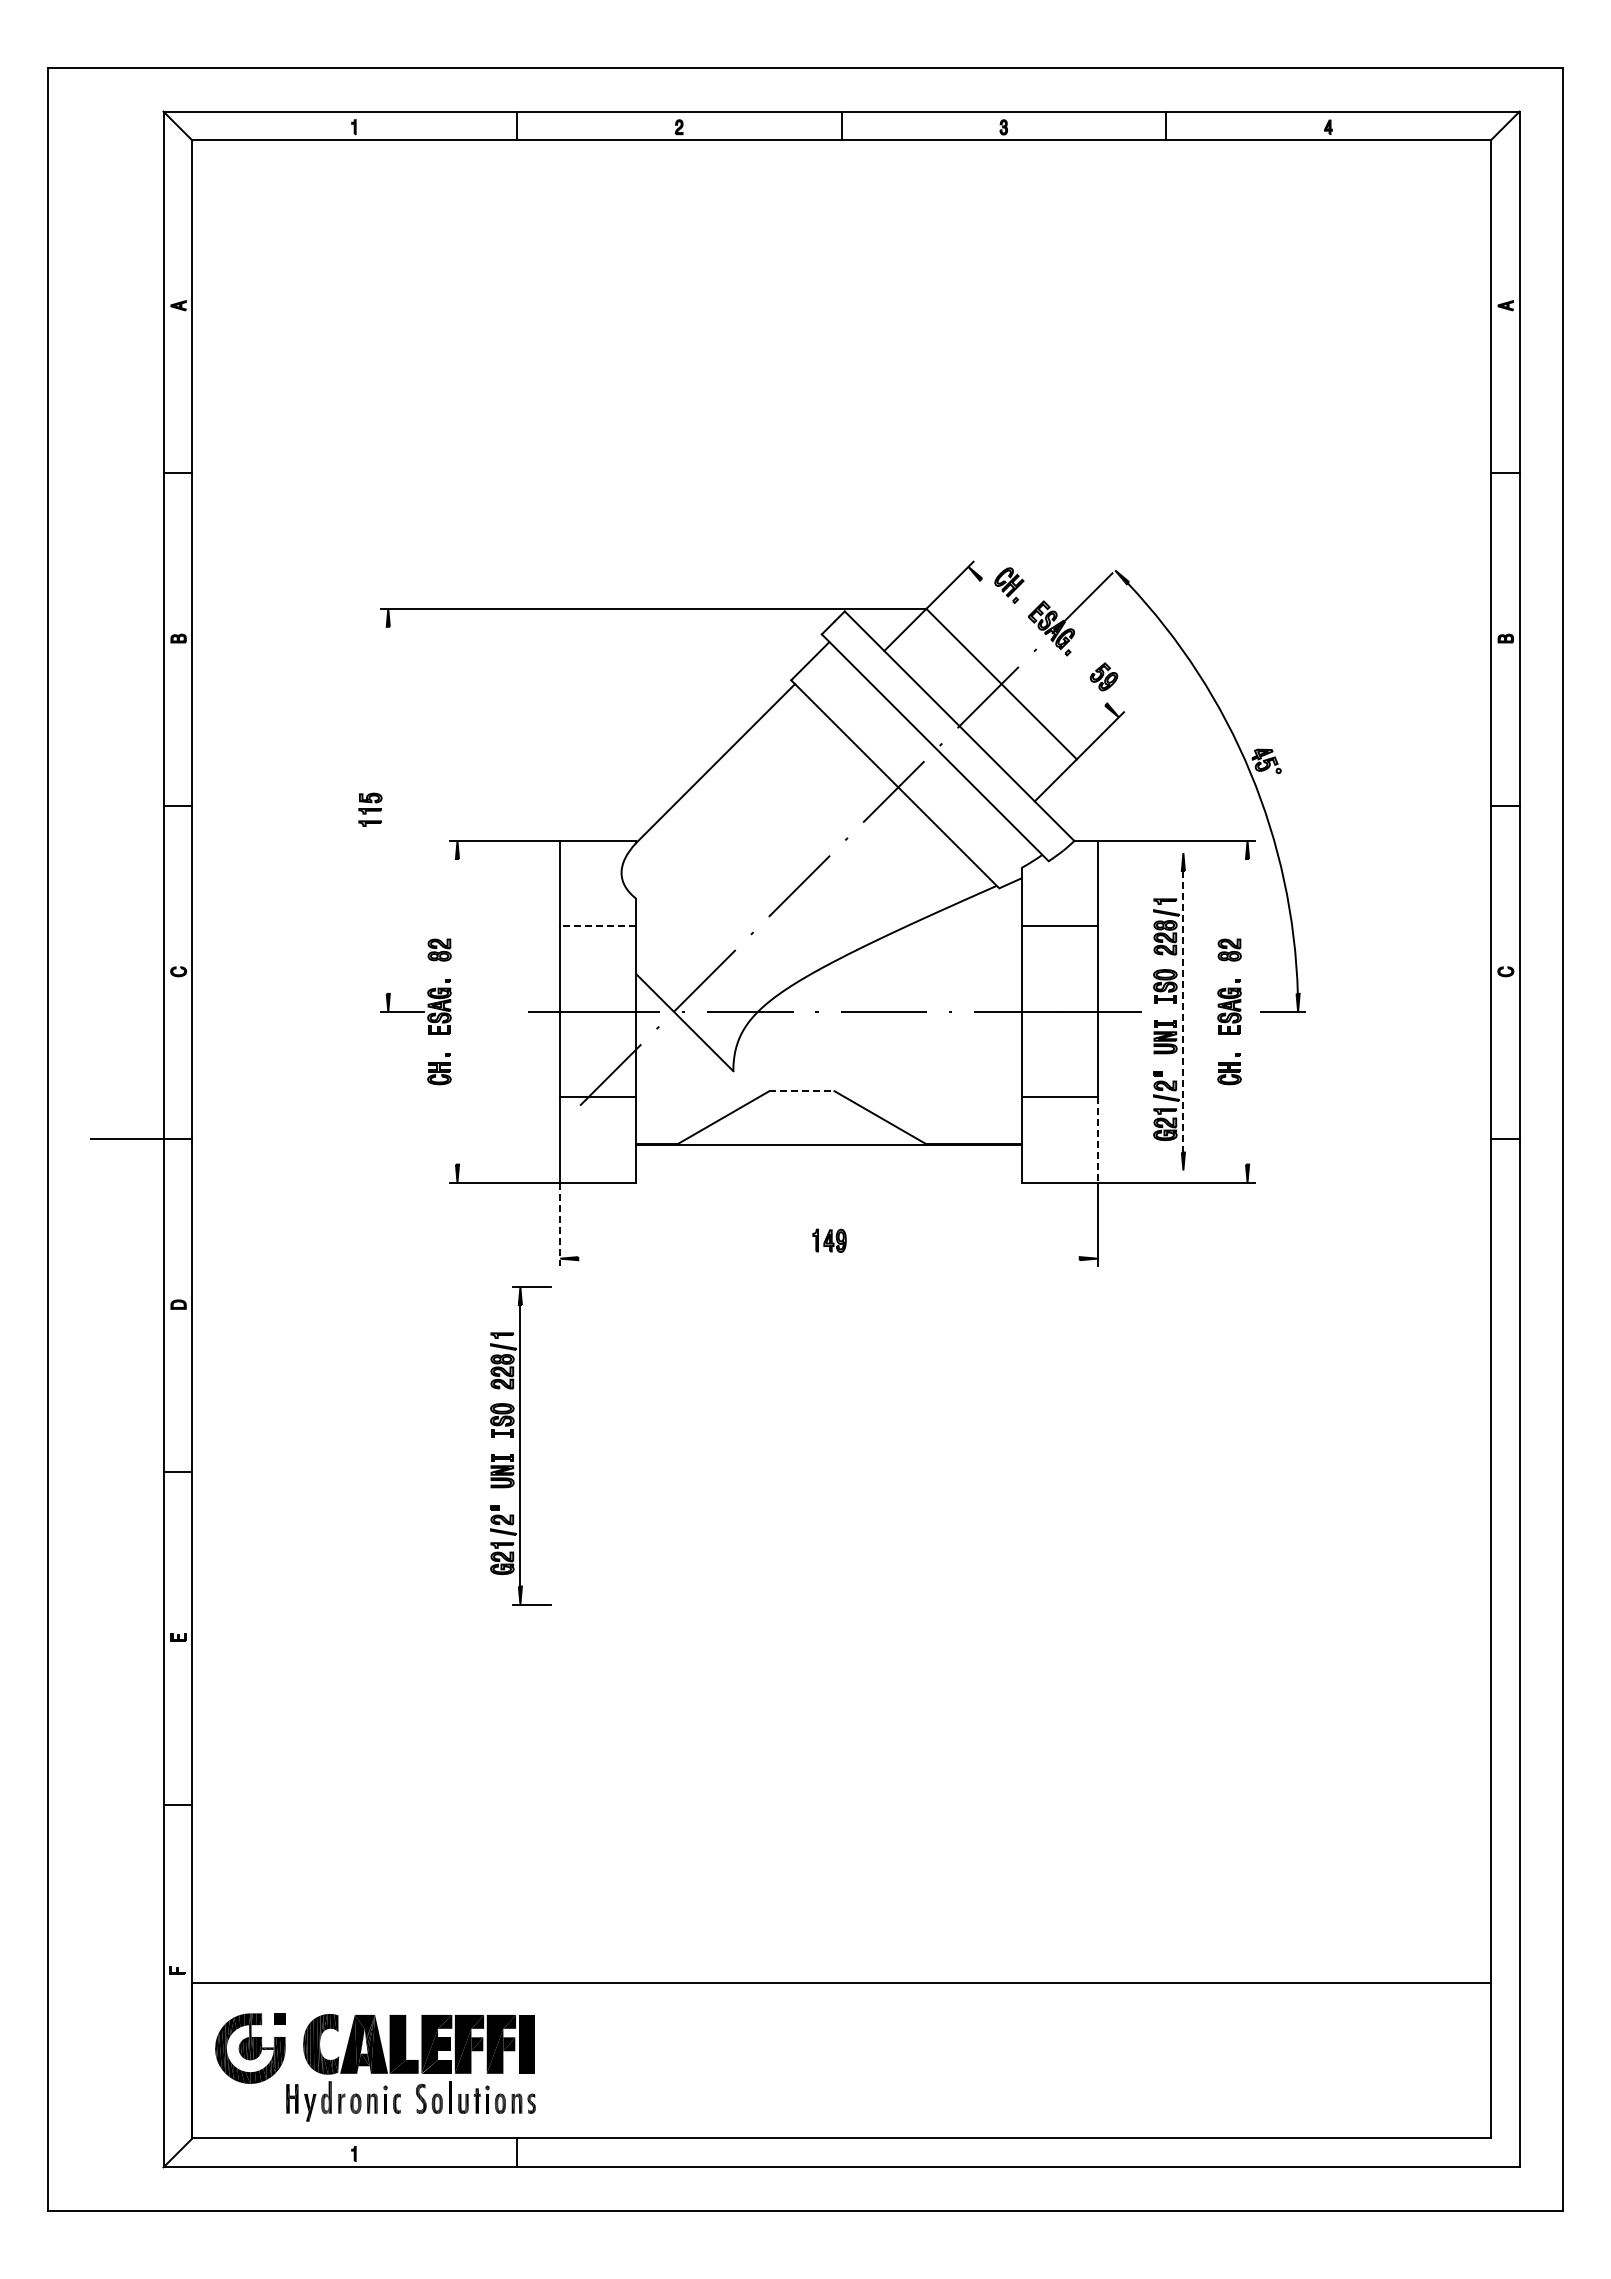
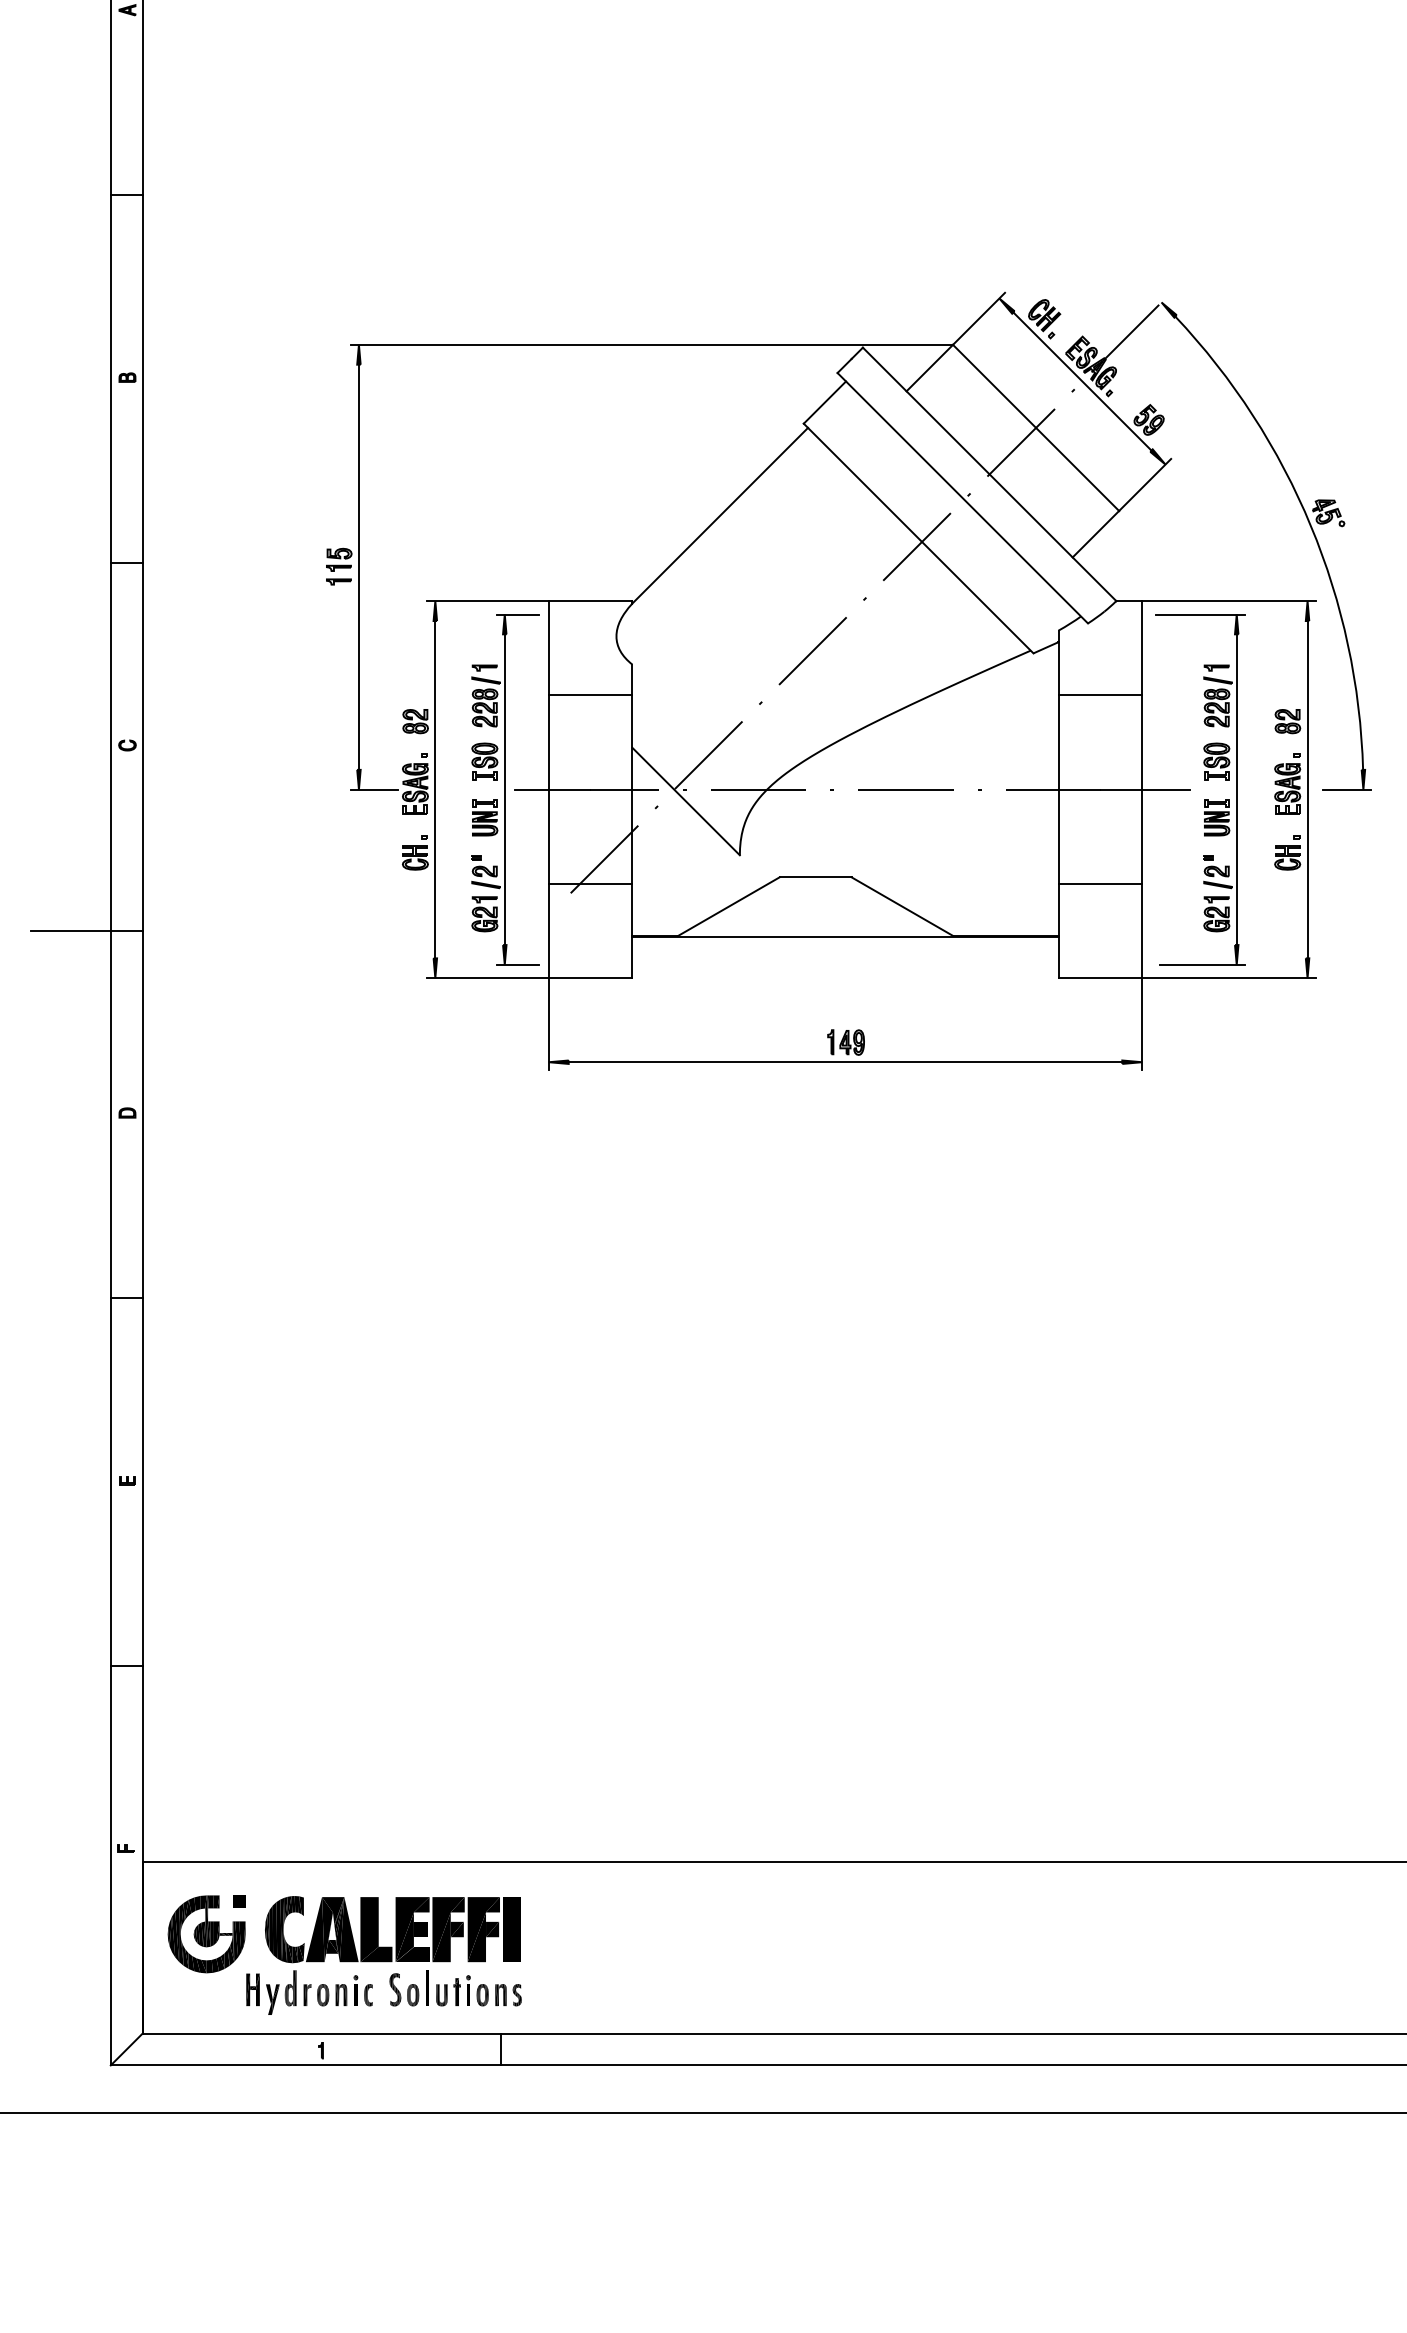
line: (1043, 641) -> (1082, 380), added
line: (388, 809) -> (359, 566), added
line: (1150, 853) -> (1200, 614), added
line: (598, 926) -> (591, 695), dashed -> solid
line: (457, 1011) -> (435, 789), added
line: (1183, 1011) -> (1236, 789), dashed -> solid
line: (1247, 1011) -> (1307, 789), added
line: (801, 1091) -> (815, 877), dashed -> solid
line: (1097, 1139) -> (1141, 930), dashed -> solid
line: (1151, 1170) -> (1201, 964), added
line: (560, 1224) -> (549, 1024), dashed -> solid
line: (828, 1258) -> (844, 1062), added
part: (520, 1445) -> (504, 789), moved

